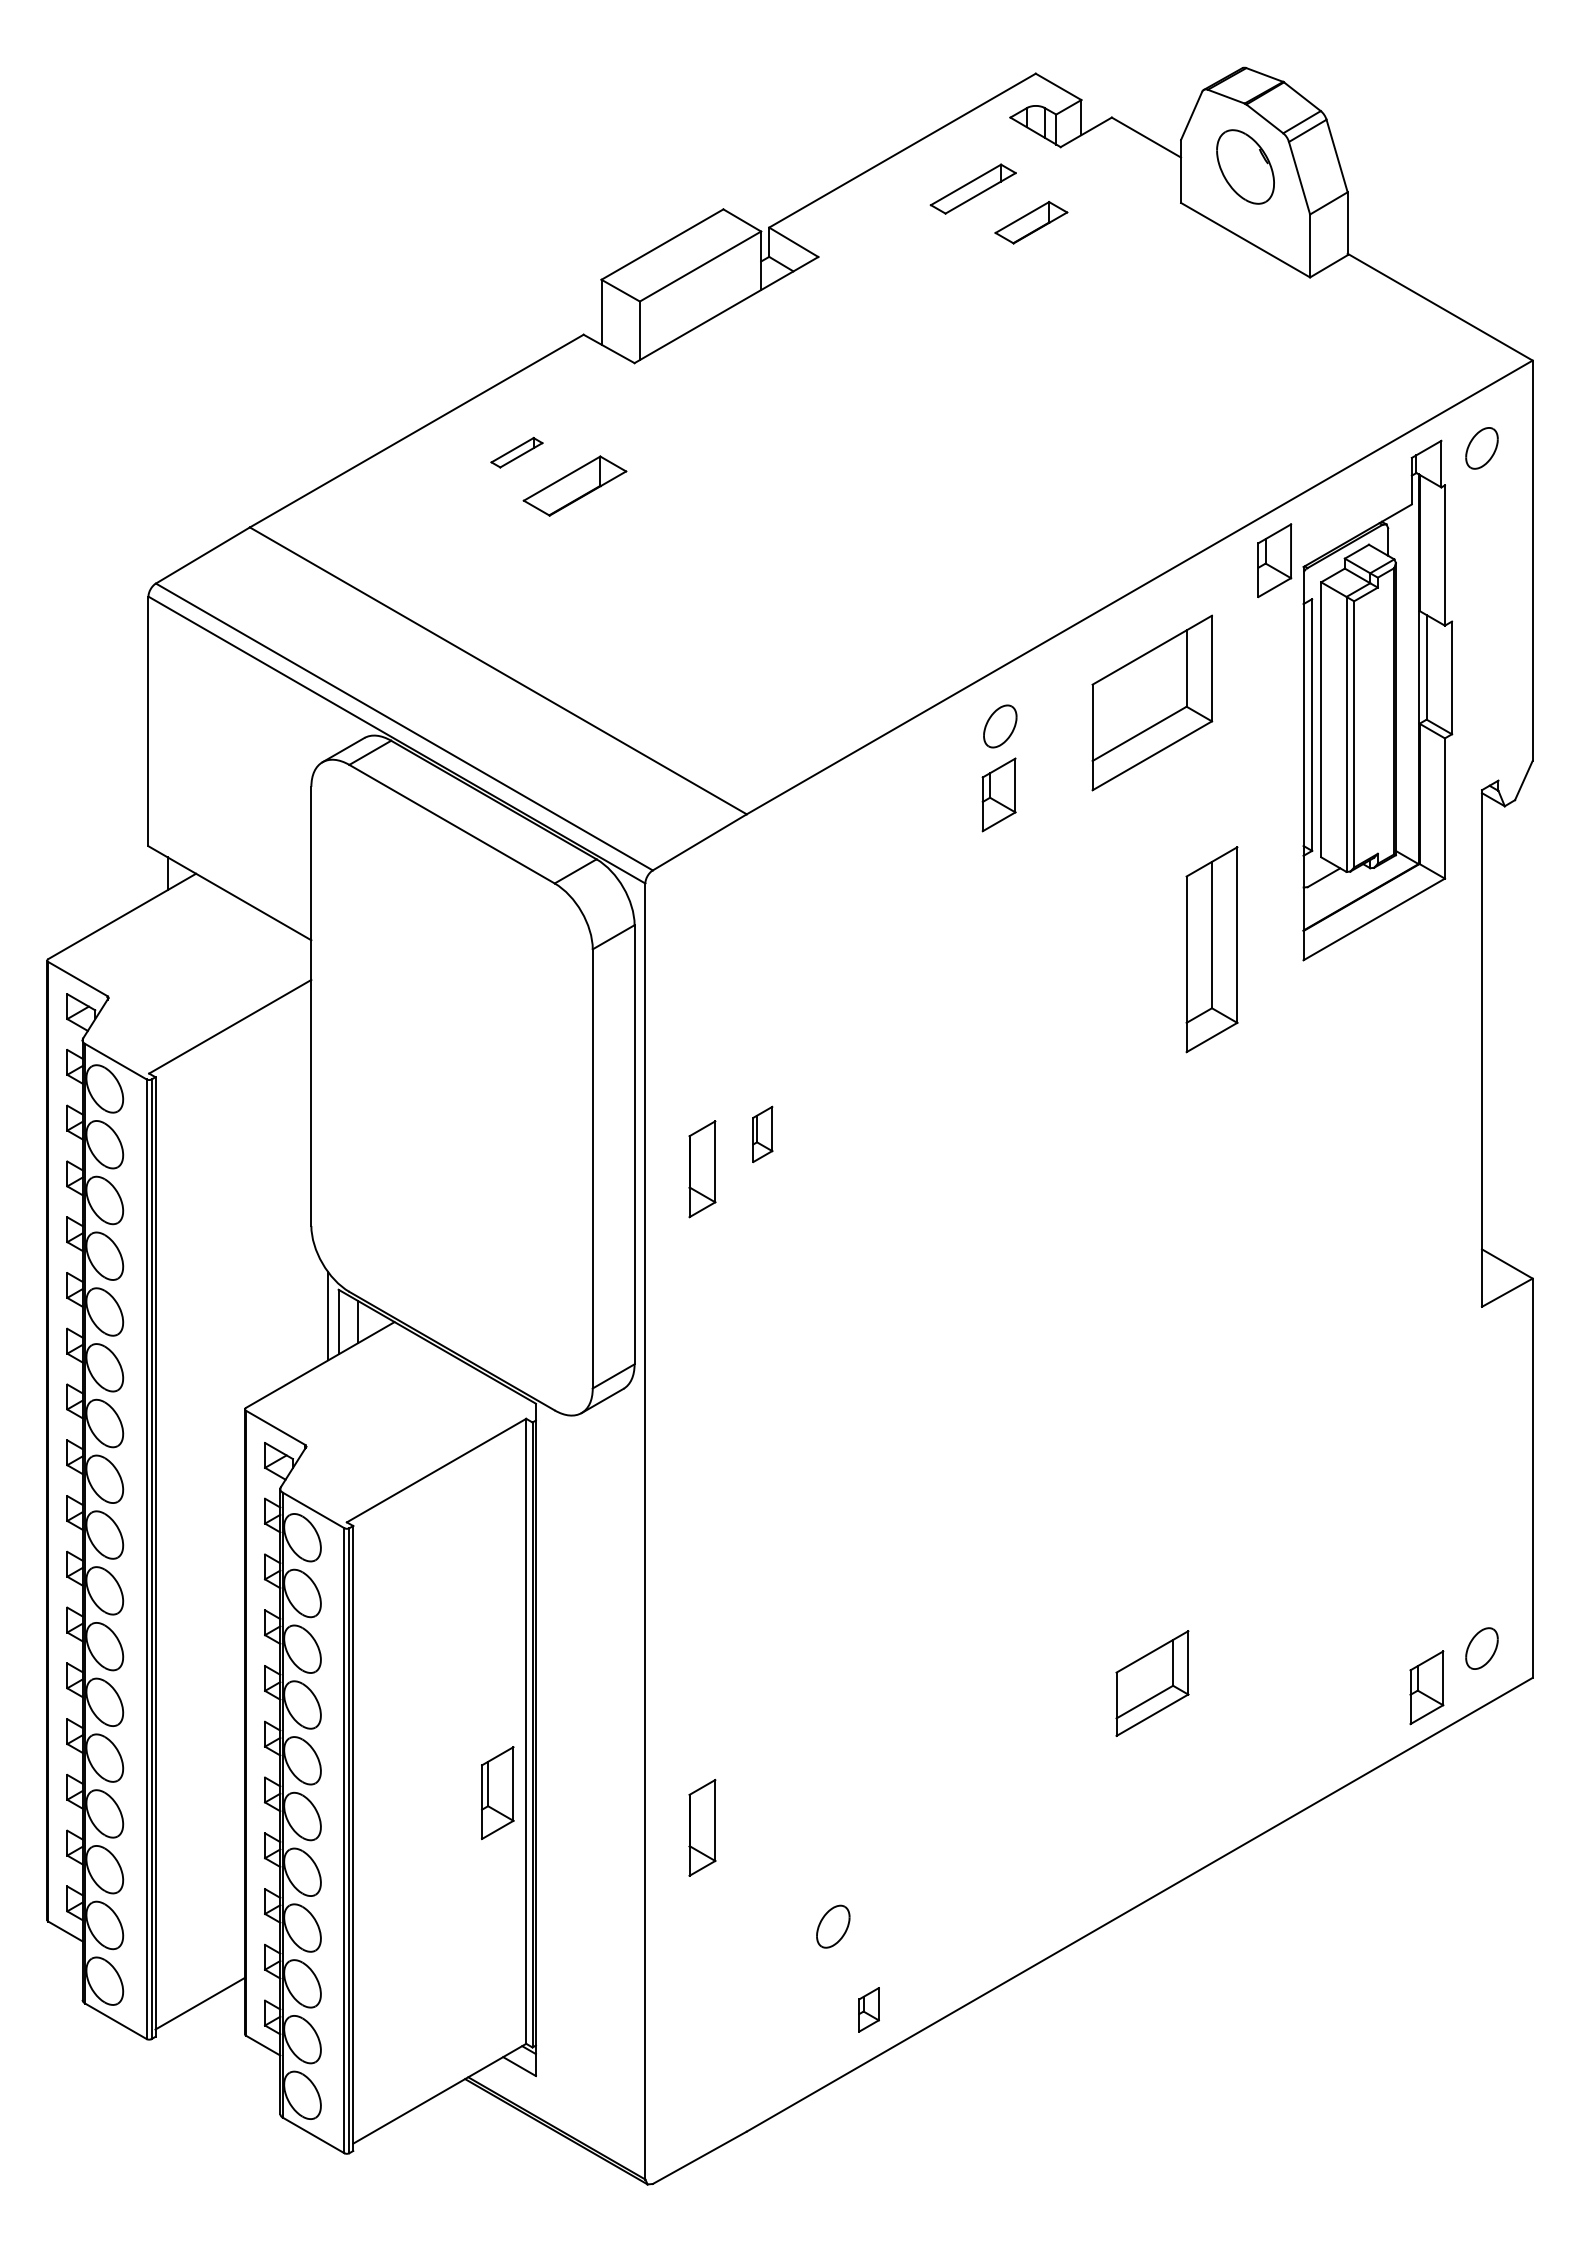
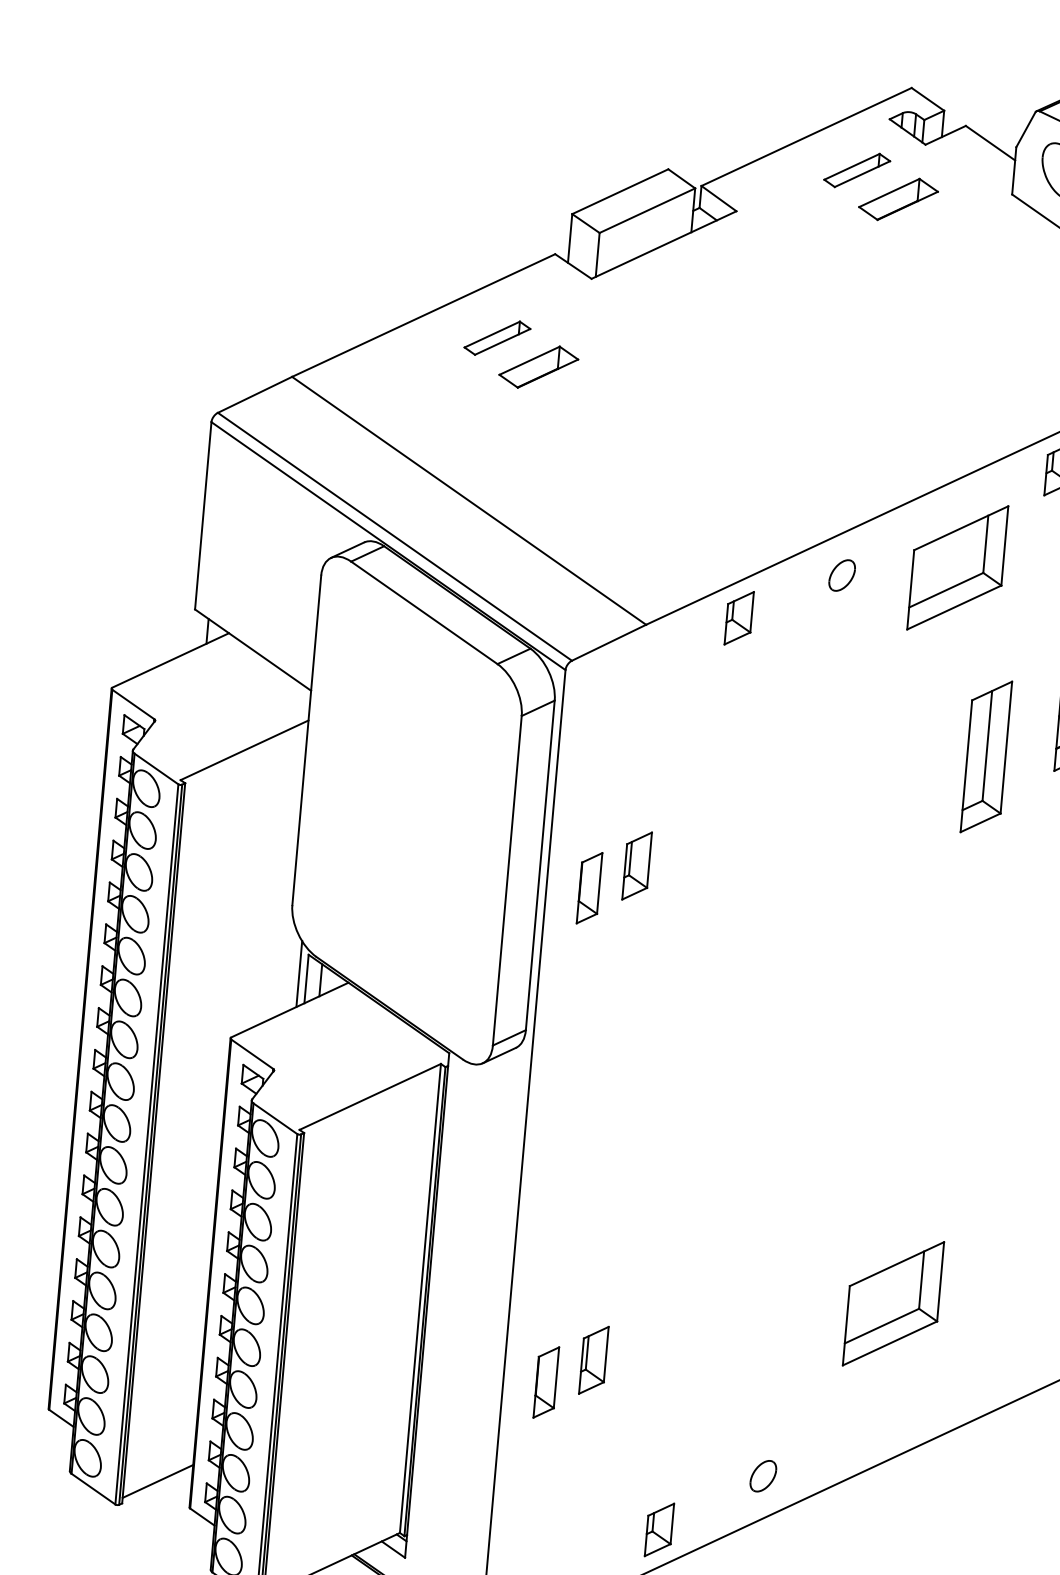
part: (1031, 222) -> (898, 199), size x1.43
part: (516, 452) -> (497, 338), size x1.67
part: (998, 794) -> (738, 617), moved
part: (762, 1134) -> (636, 866), size x1.67
part: (1152, 1683) -> (893, 1303), size x1.67
part: (497, 1792) -> (593, 1359), moved
part: (833, 1926) -> (763, 1476), moved
part: (868, 2009) -> (659, 1529), size x1.67

